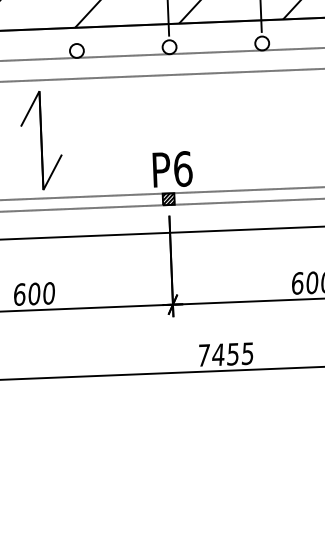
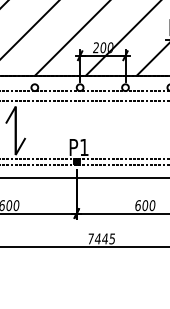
text: (183, 169) -> (84, 147), P6 -> P1
text: (231, 353) -> (104, 238), 7455 -> 7445

